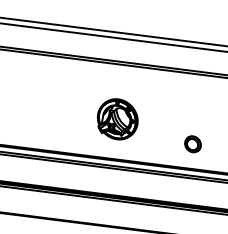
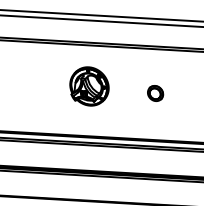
part: (117, 119) -> (89, 86), moved
part: (192, 144) -> (155, 93), moved

